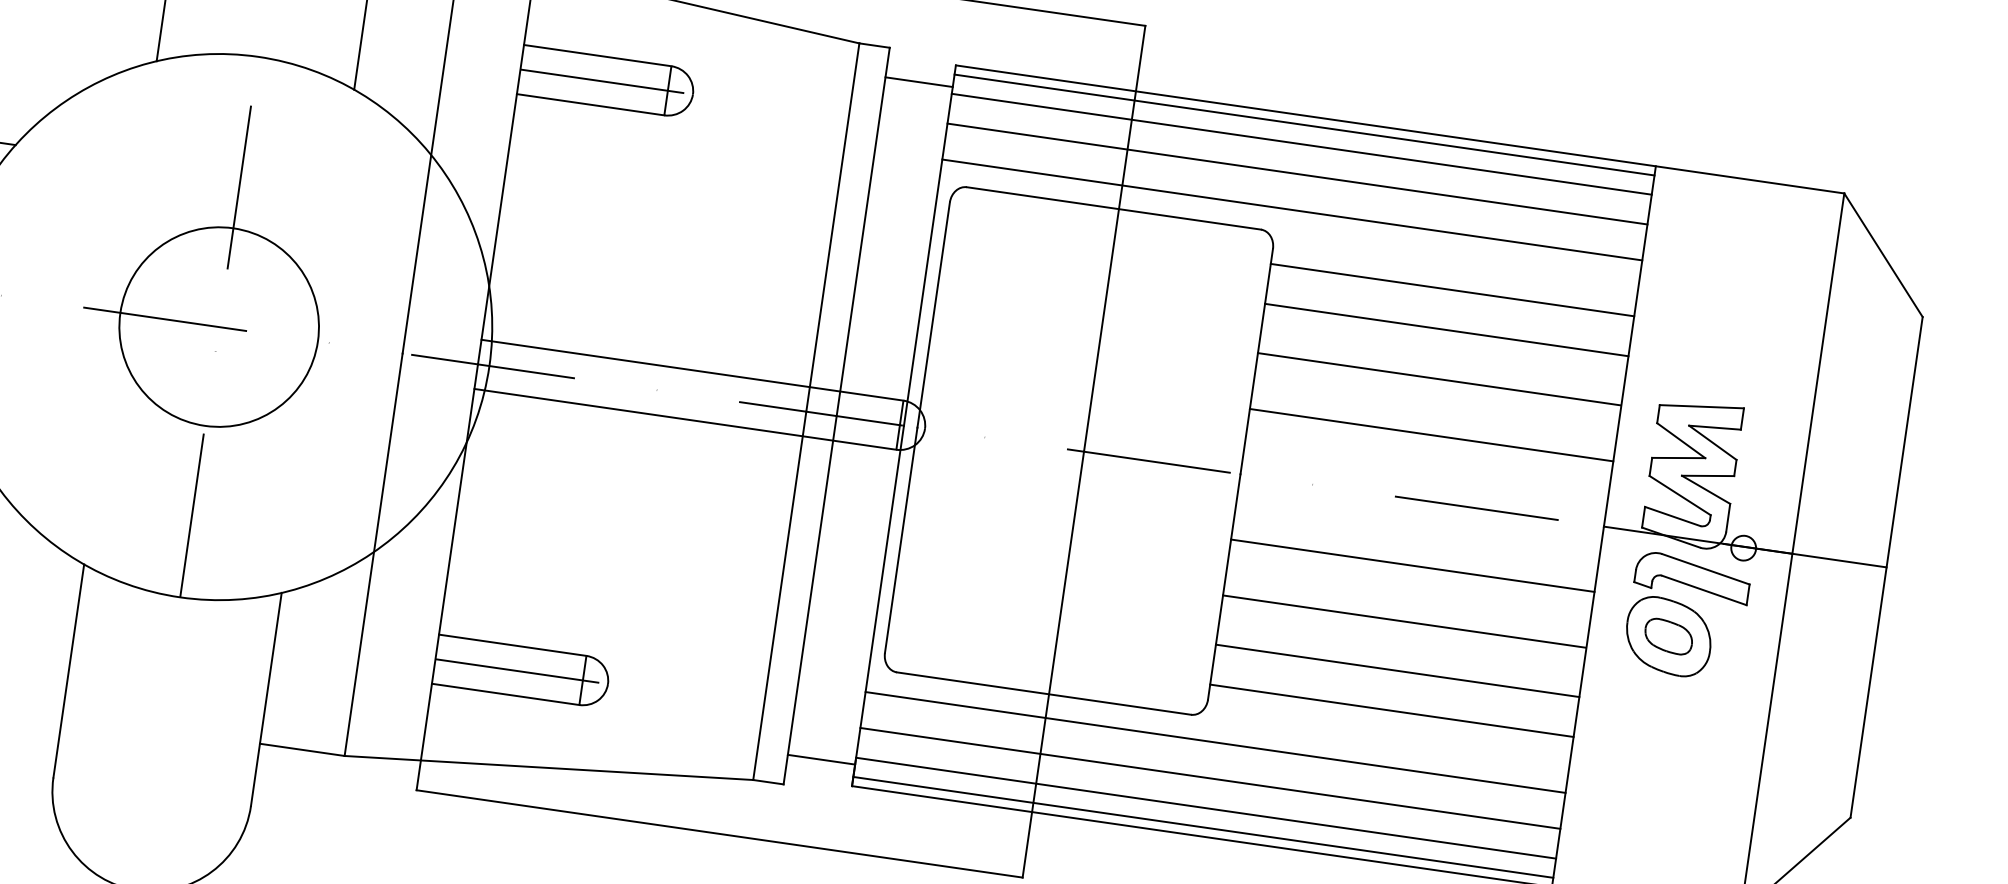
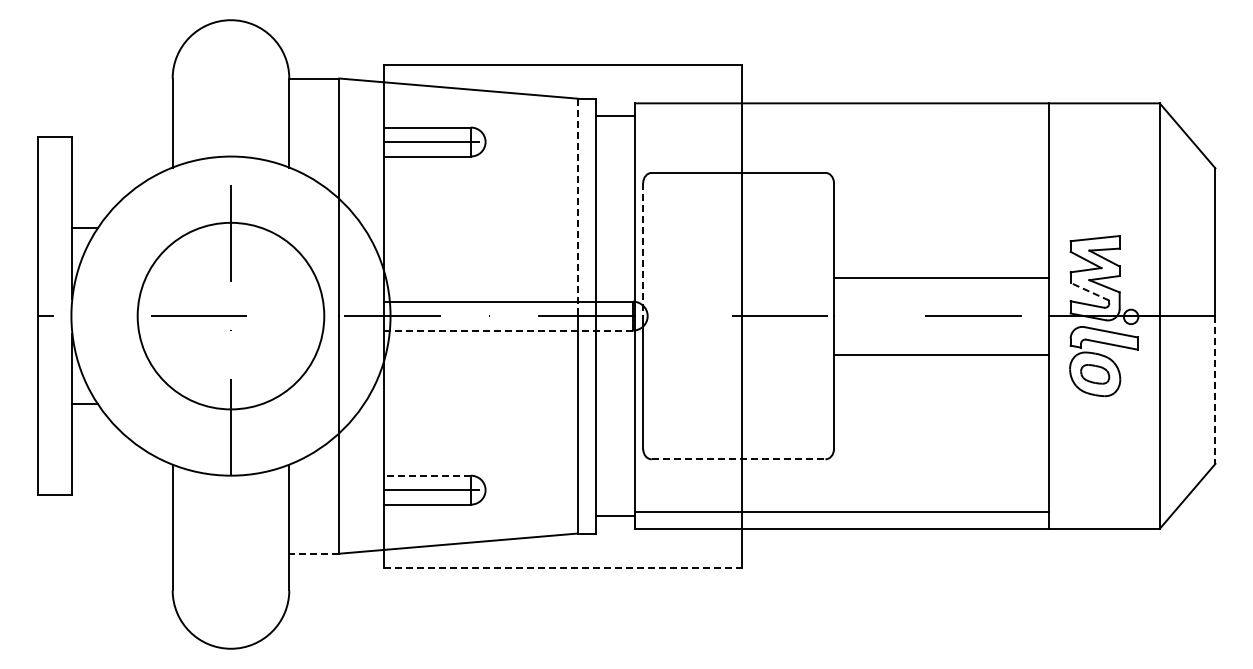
line: (1303, 124) -> (841, 108), removed
line: (1301, 144) -> (841, 120), removed
line: (1296, 173) -> (841, 137), removed
line: (1291, 209) -> (841, 158), removed
line: (832, 227) -> (577, 207), solid -> dashed
line: (1451, 289) -> (940, 191), removed
line: (934, 314) -> (643, 249), solid -> dashed
circle: (218, 325) -> (230, 315), size x1.6
line: (1445, 329) -> (940, 215), removed
line: (1438, 378) -> (940, 244), removed
line: (685, 419) -> (508, 330), solid -> dashed
line: (1679, 494) -> (1089, 291), solid -> dashed
line: (1403, 621) -> (940, 387), removed
line: (513, 645) -> (427, 475), solid -> dashed
line: (1396, 670) -> (940, 416), removed
line: (1043, 693) -> (738, 459), solid -> dashed
line: (1868, 693) -> (1215, 390), solid -> dashed
line: (1390, 710) -> (940, 440), removed
line: (1214, 742) -> (841, 473), removed
line: (302, 749) -> (314, 553), solid -> dashed
line: (1209, 778) -> (841, 494), removed
line: (1202, 827) -> (841, 523), removed
line: (719, 833) -> (562, 567), solid -> dashed

